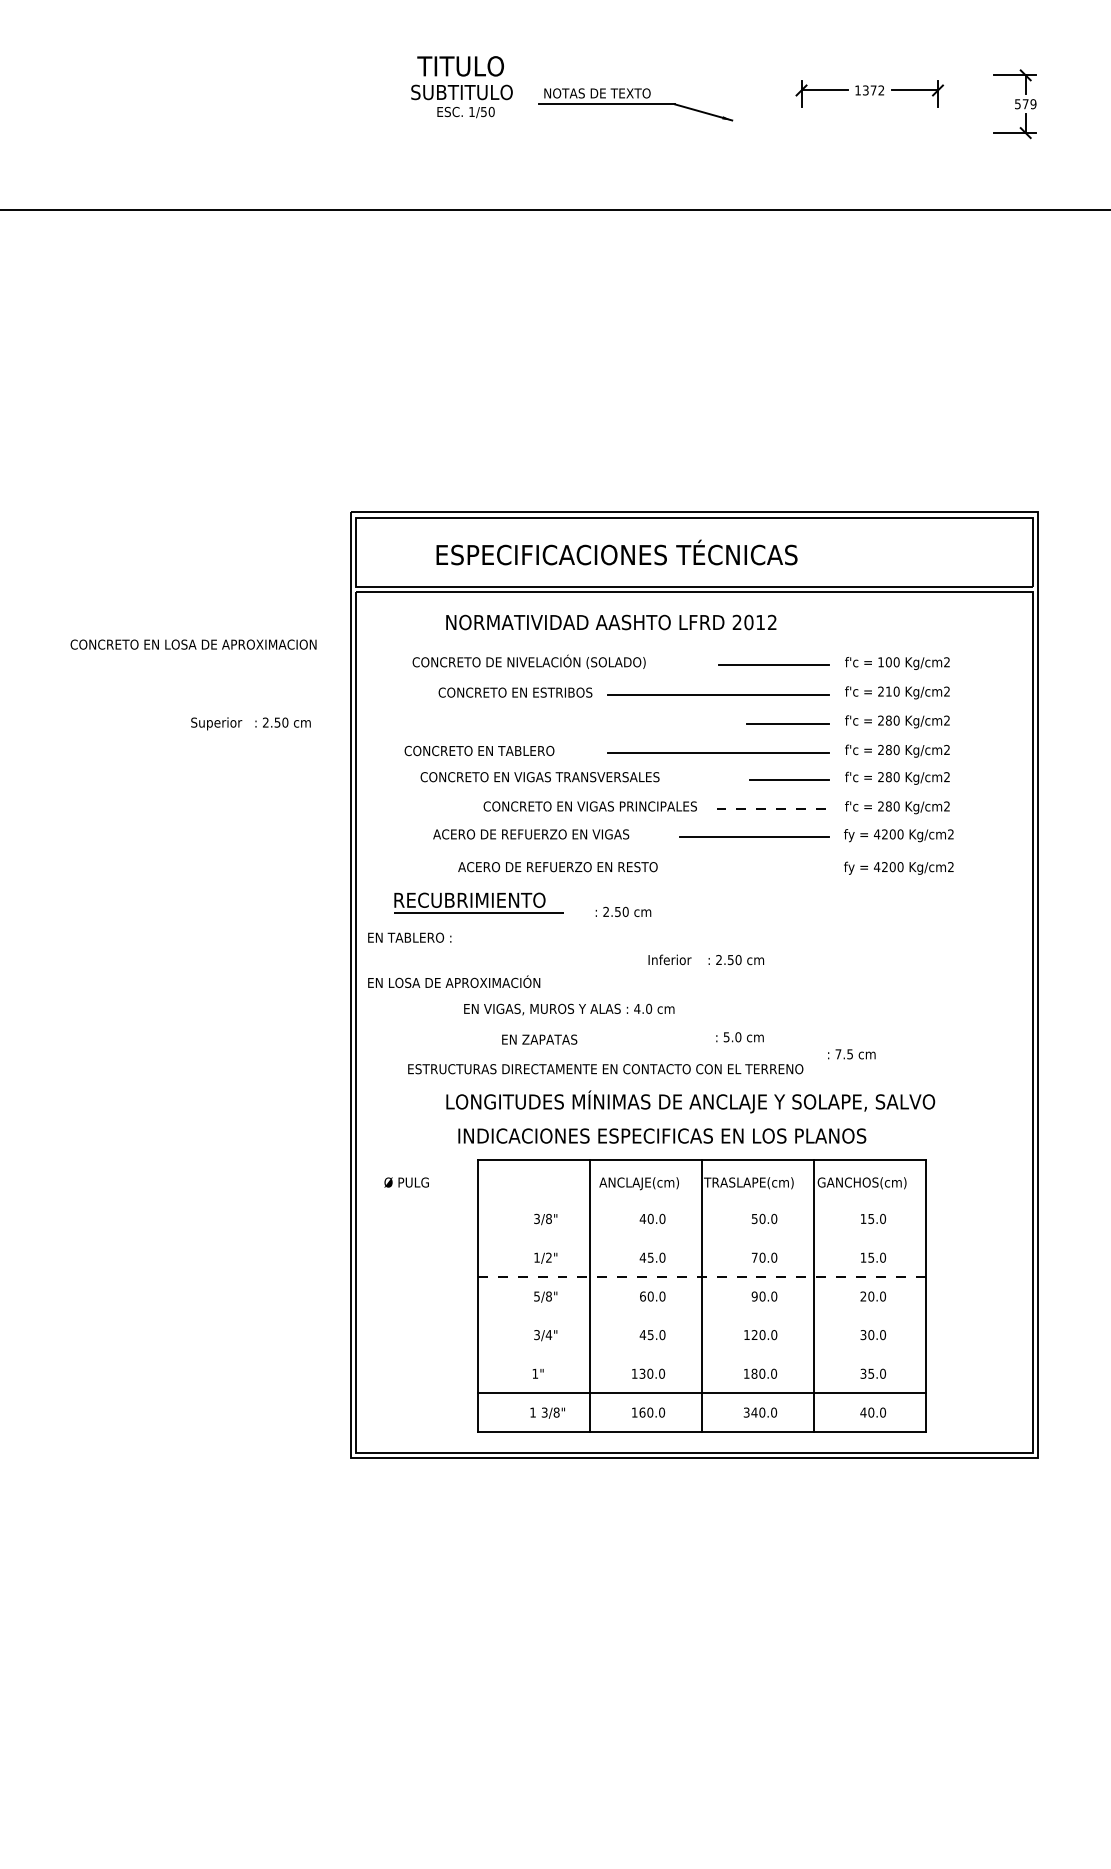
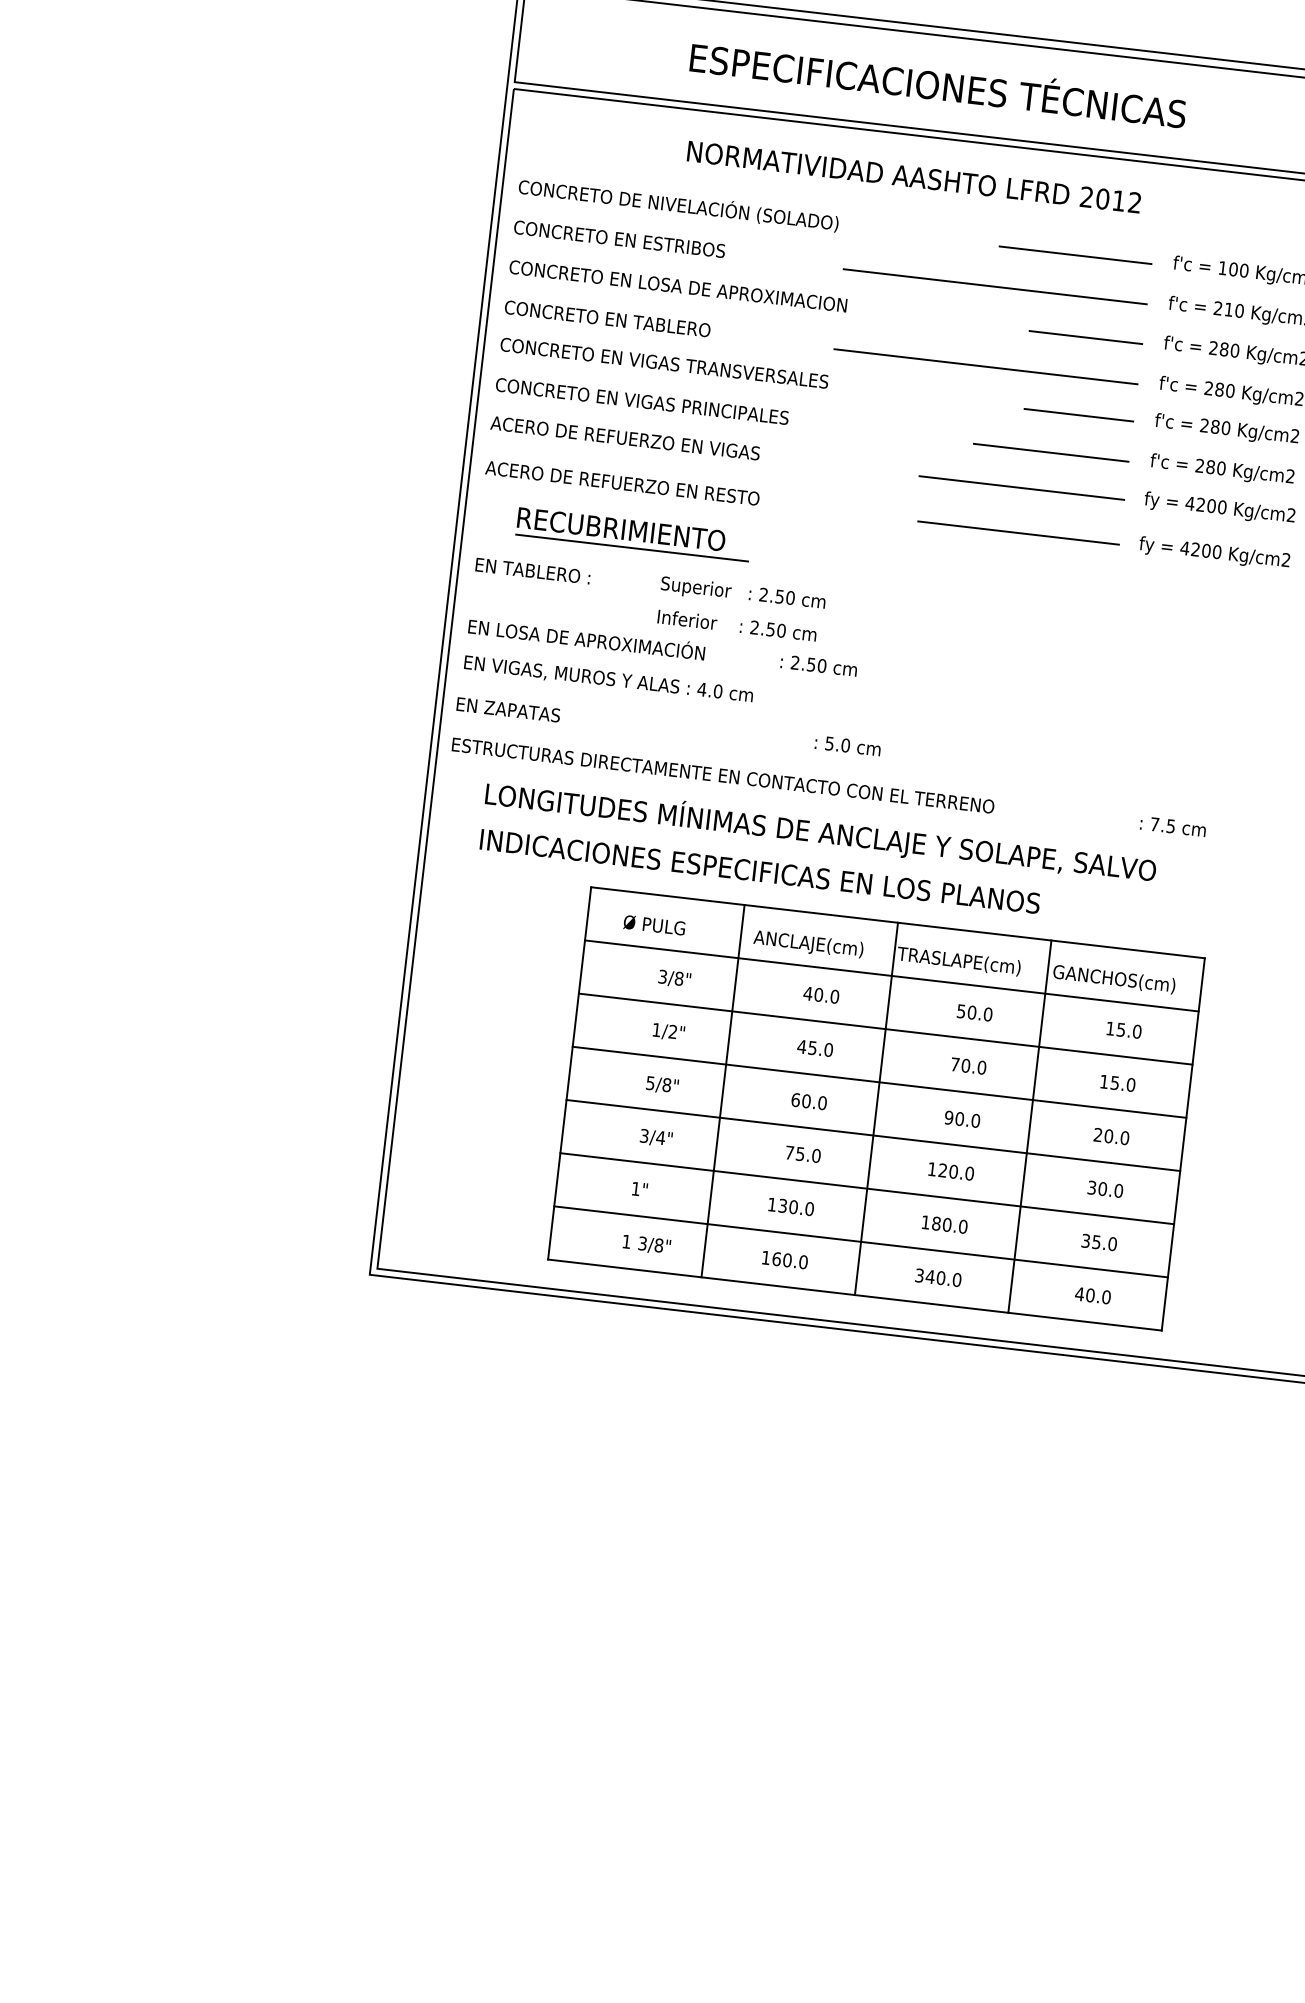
text: (616, 552) -> (937, 82), moved
text: (611, 622) -> (914, 177), moved
text: (193, 644) -> (678, 286), moved
text: (528, 661) -> (677, 204), moved
text: (515, 692) -> (619, 239), moved
text: (250, 723) -> (742, 593), moved
text: (479, 750) -> (607, 318), moved
text: (539, 777) -> (663, 363), moved
text: (589, 806) -> (641, 401), moved
line: (773, 809) -> (1052, 452), dashed -> solid
text: (531, 834) -> (625, 438), moved
text: (557, 867) -> (621, 483), moved
line: (755, 869) -> (1017, 532), added
text: (623, 911) -> (819, 665), moved
text: (705, 959) -> (736, 624), moved
text: (569, 1009) -> (609, 679), moved
text: (739, 1037) -> (847, 746), moved
text: (539, 1039) -> (508, 709), moved
text: (851, 1054) -> (1172, 826), moved
text: (605, 1069) -> (722, 776), moved
text: (690, 1101) -> (820, 831), moved
text: (662, 1135) -> (760, 870), moved
text: (406, 1182) -> (654, 925), moved
line: (701, 1199) -> (891, 976), added
line: (701, 1238) -> (885, 1029), added
line: (701, 1276) -> (879, 1081), dashed -> solid
line: (701, 1315) -> (873, 1135), added
text: (642, 1334) -> (789, 1152), 45.0 -> 75.0
line: (701, 1354) -> (866, 1188), added

